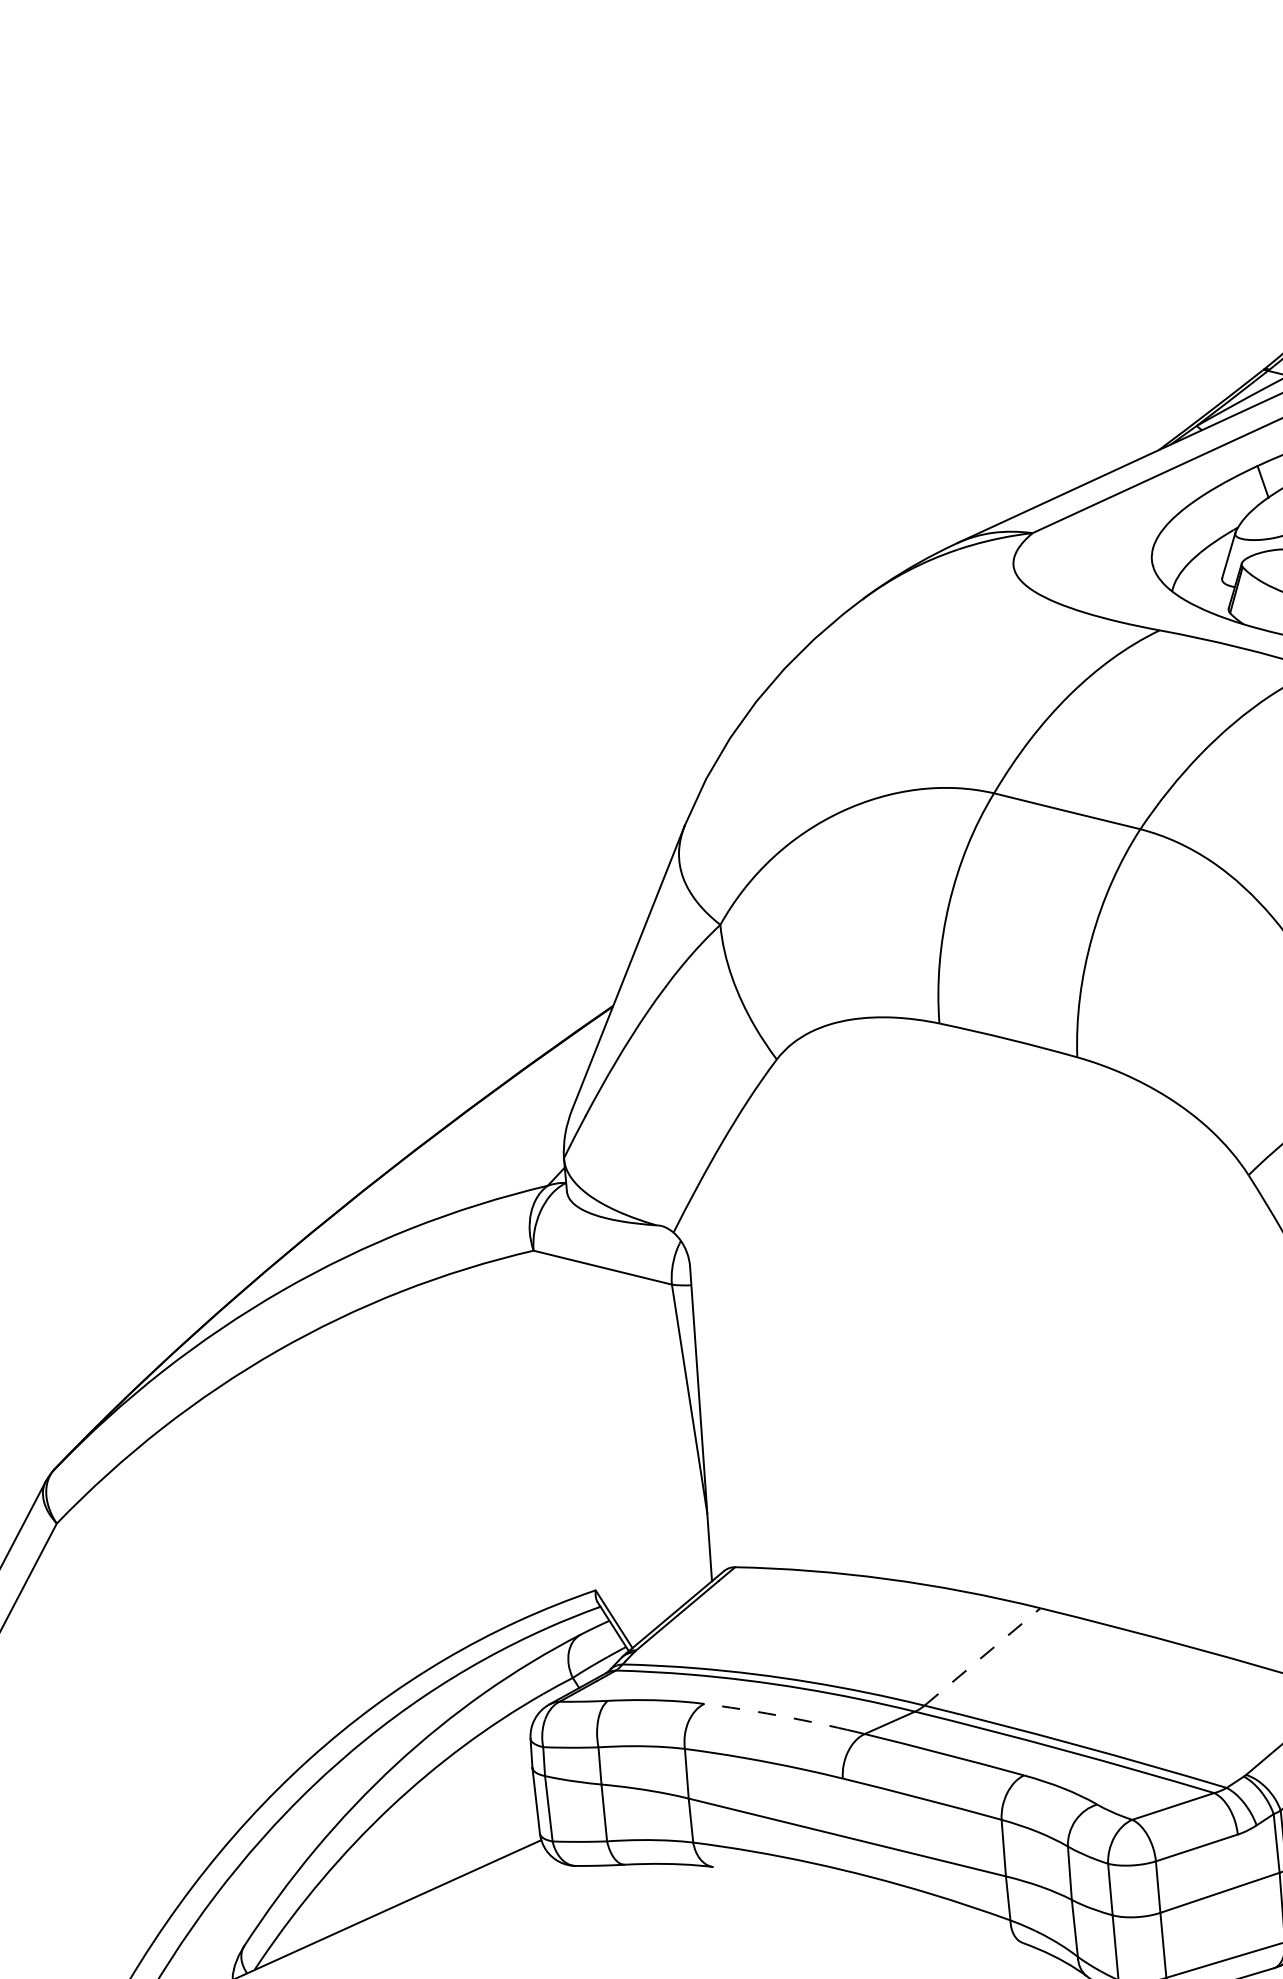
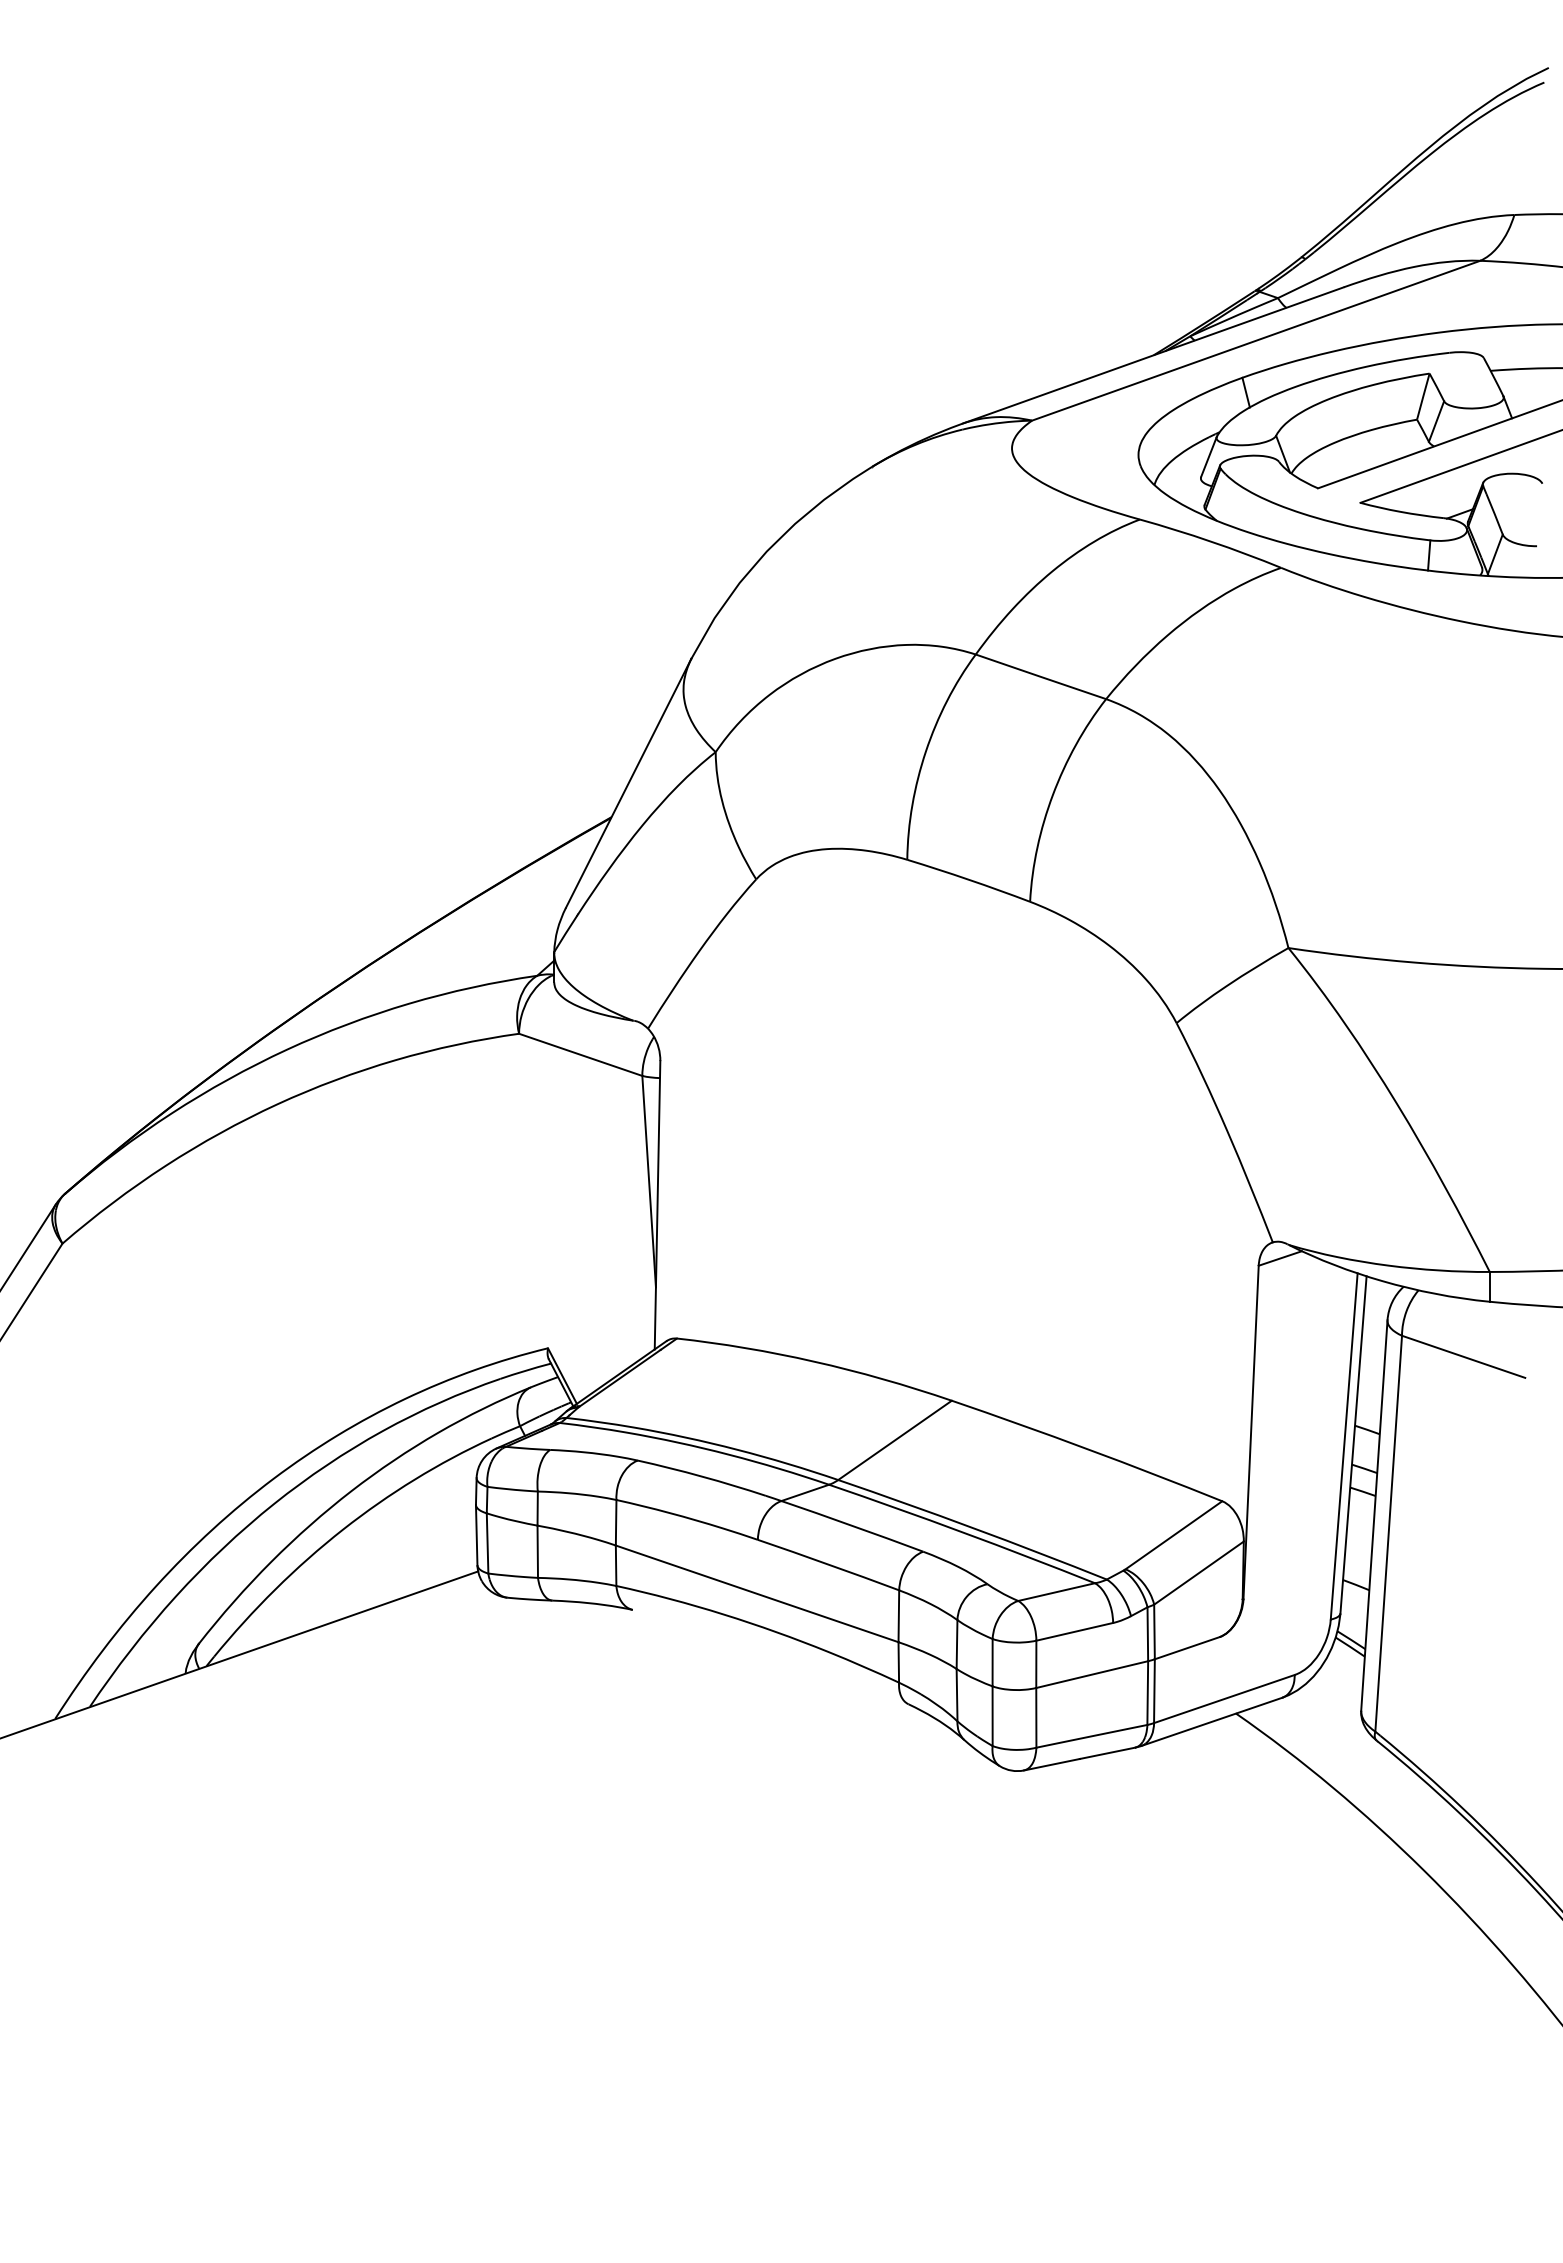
line: (983, 1657) -> (895, 1440), dashed -> solid
arc: (776, 1714) -> (702, 1476), dashed -> solid

